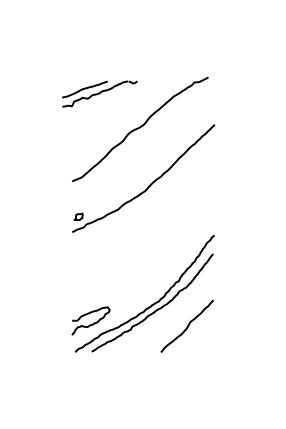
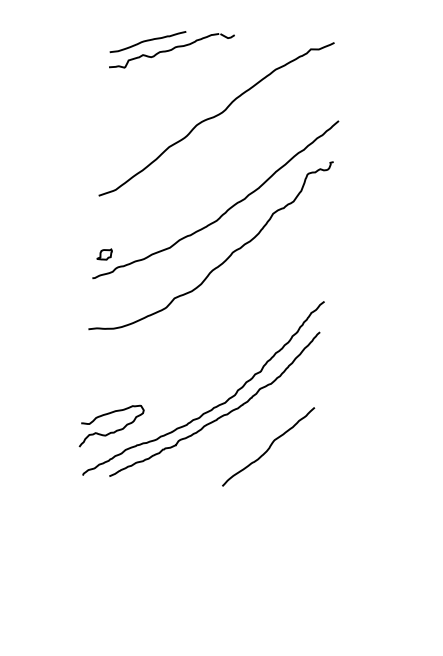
part: (99, 93) -> (171, 50), moved
curve: (151, 214) -> (224, 259), added

